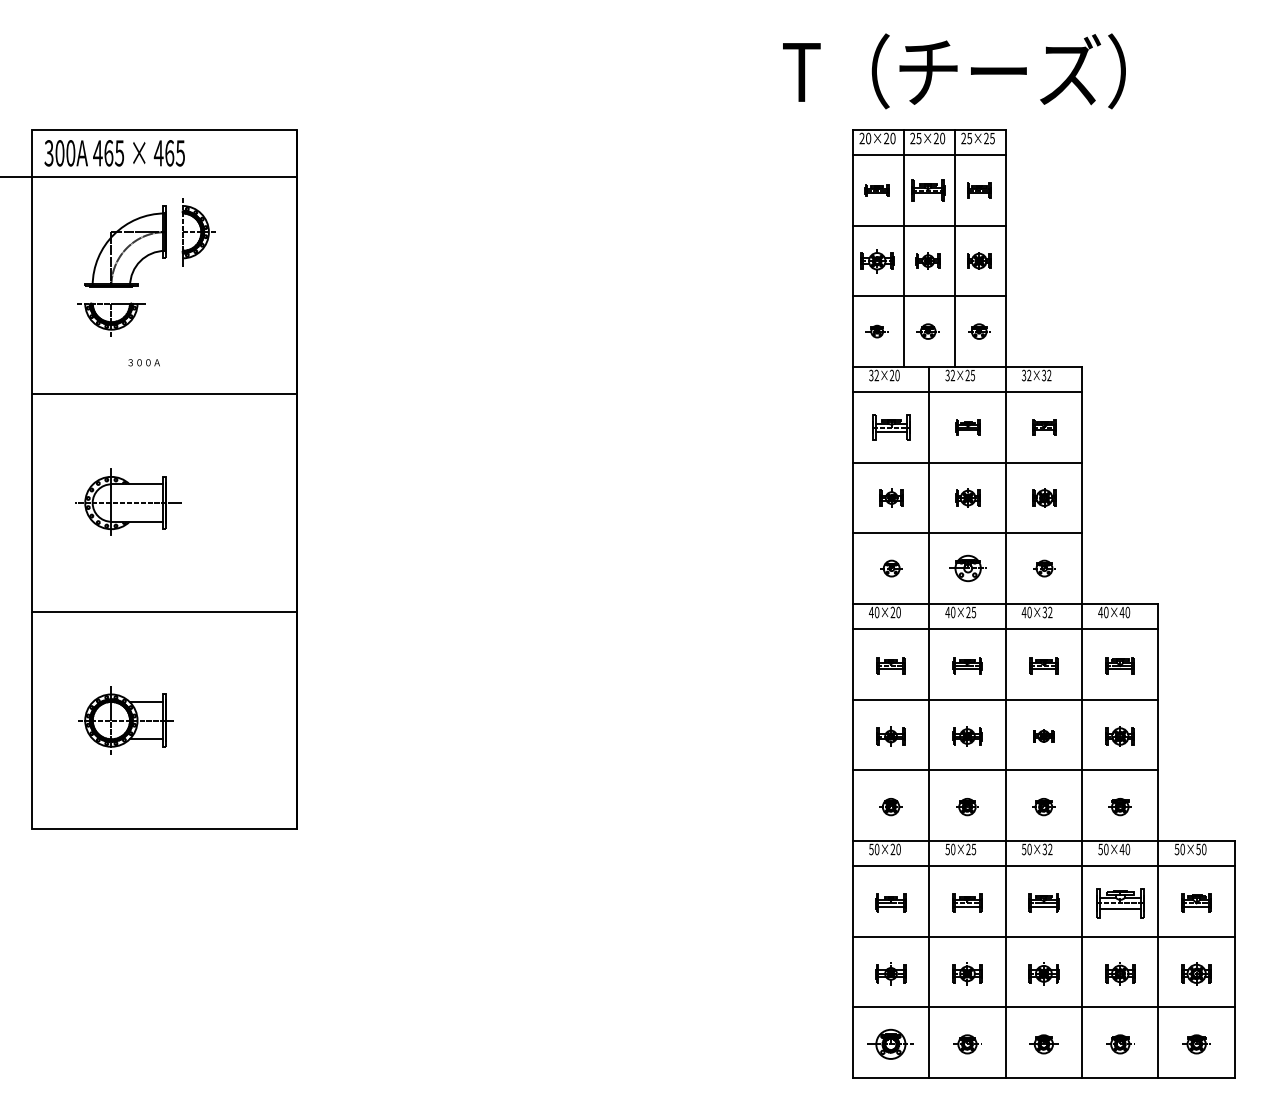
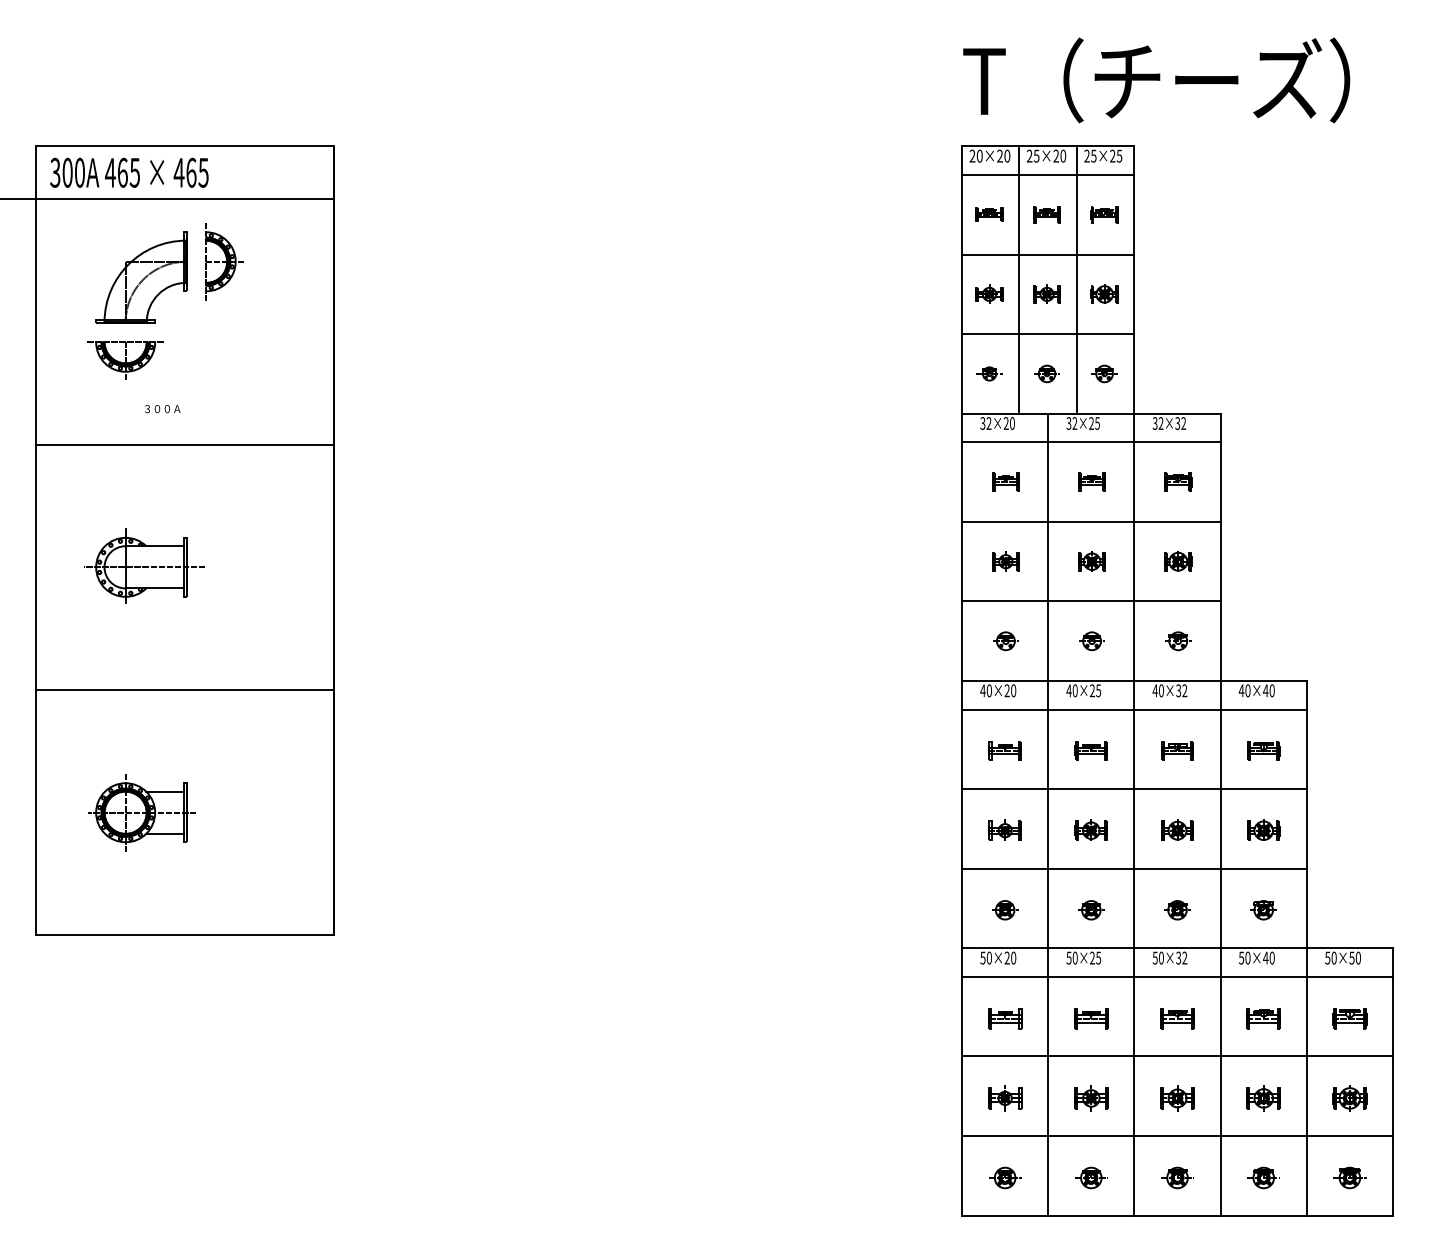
text: (954, 71) -> (1156, 80), moved
part: (927, 190) -> (1046, 214), size x0.71
part: (877, 260) -> (989, 293), size x0.71
part: (891, 426) -> (1005, 481), size x0.62
part: (967, 568) -> (1091, 641), size x0.62
part: (1043, 735) -> (1177, 829), size x1.43
part: (1120, 903) -> (1263, 1018), size x0.62
part: (891, 1043) -> (1005, 1177), size x0.62

